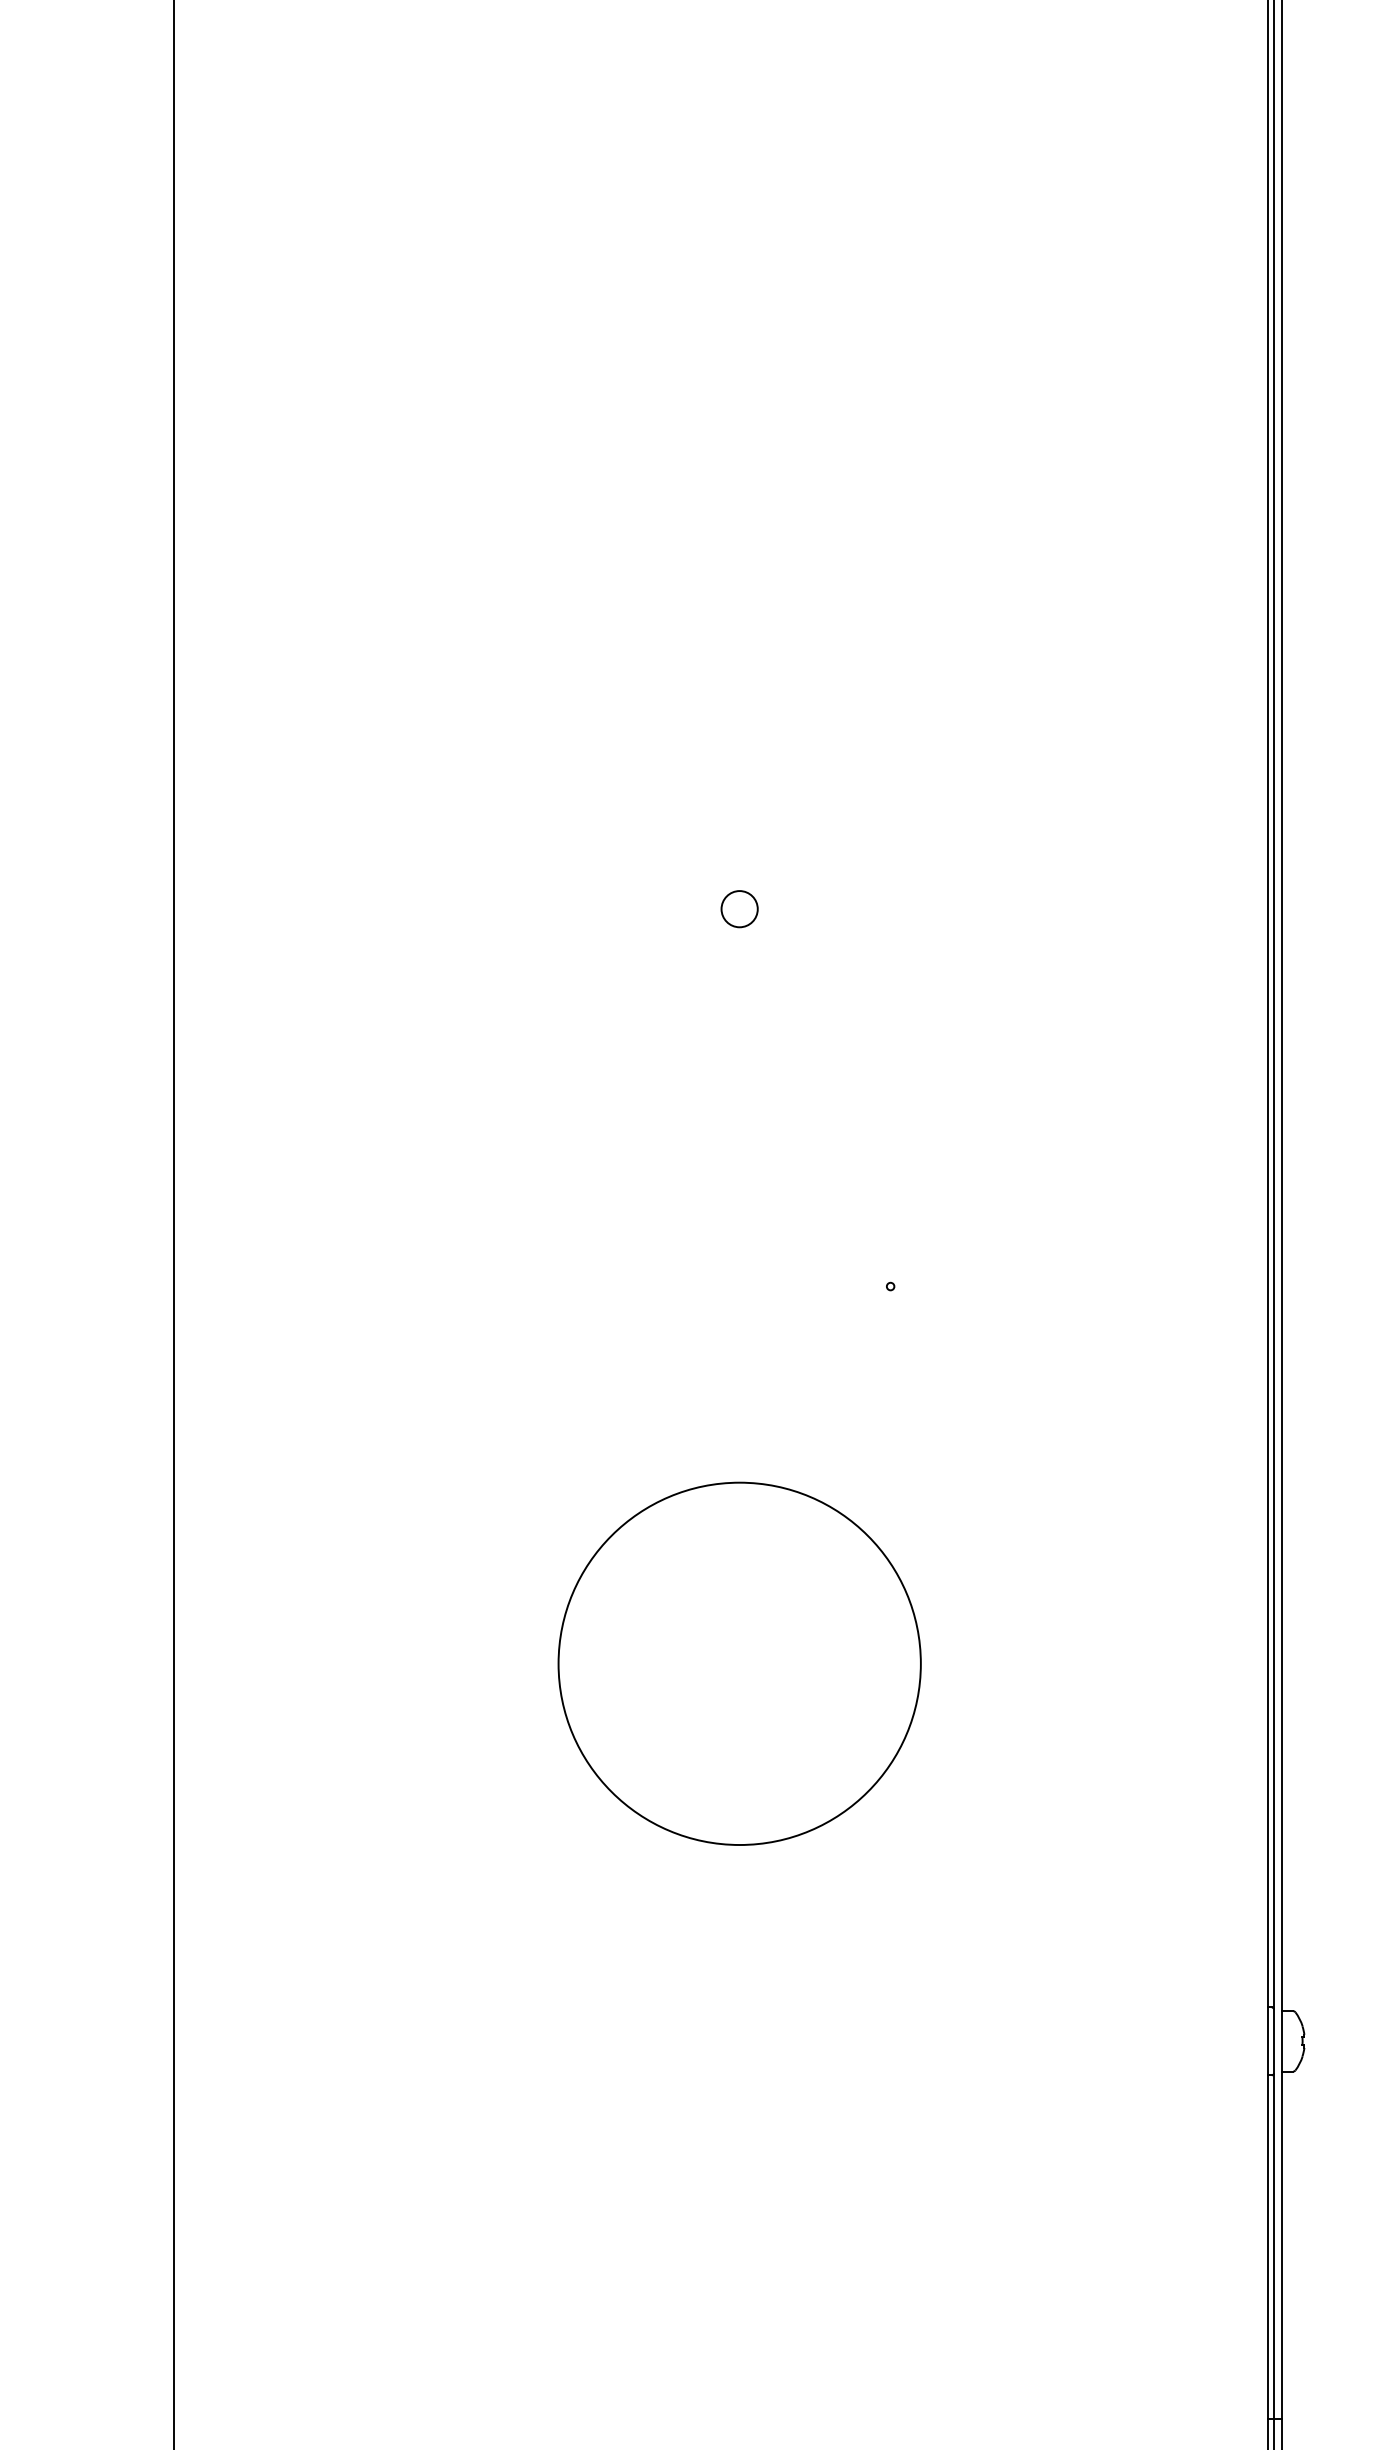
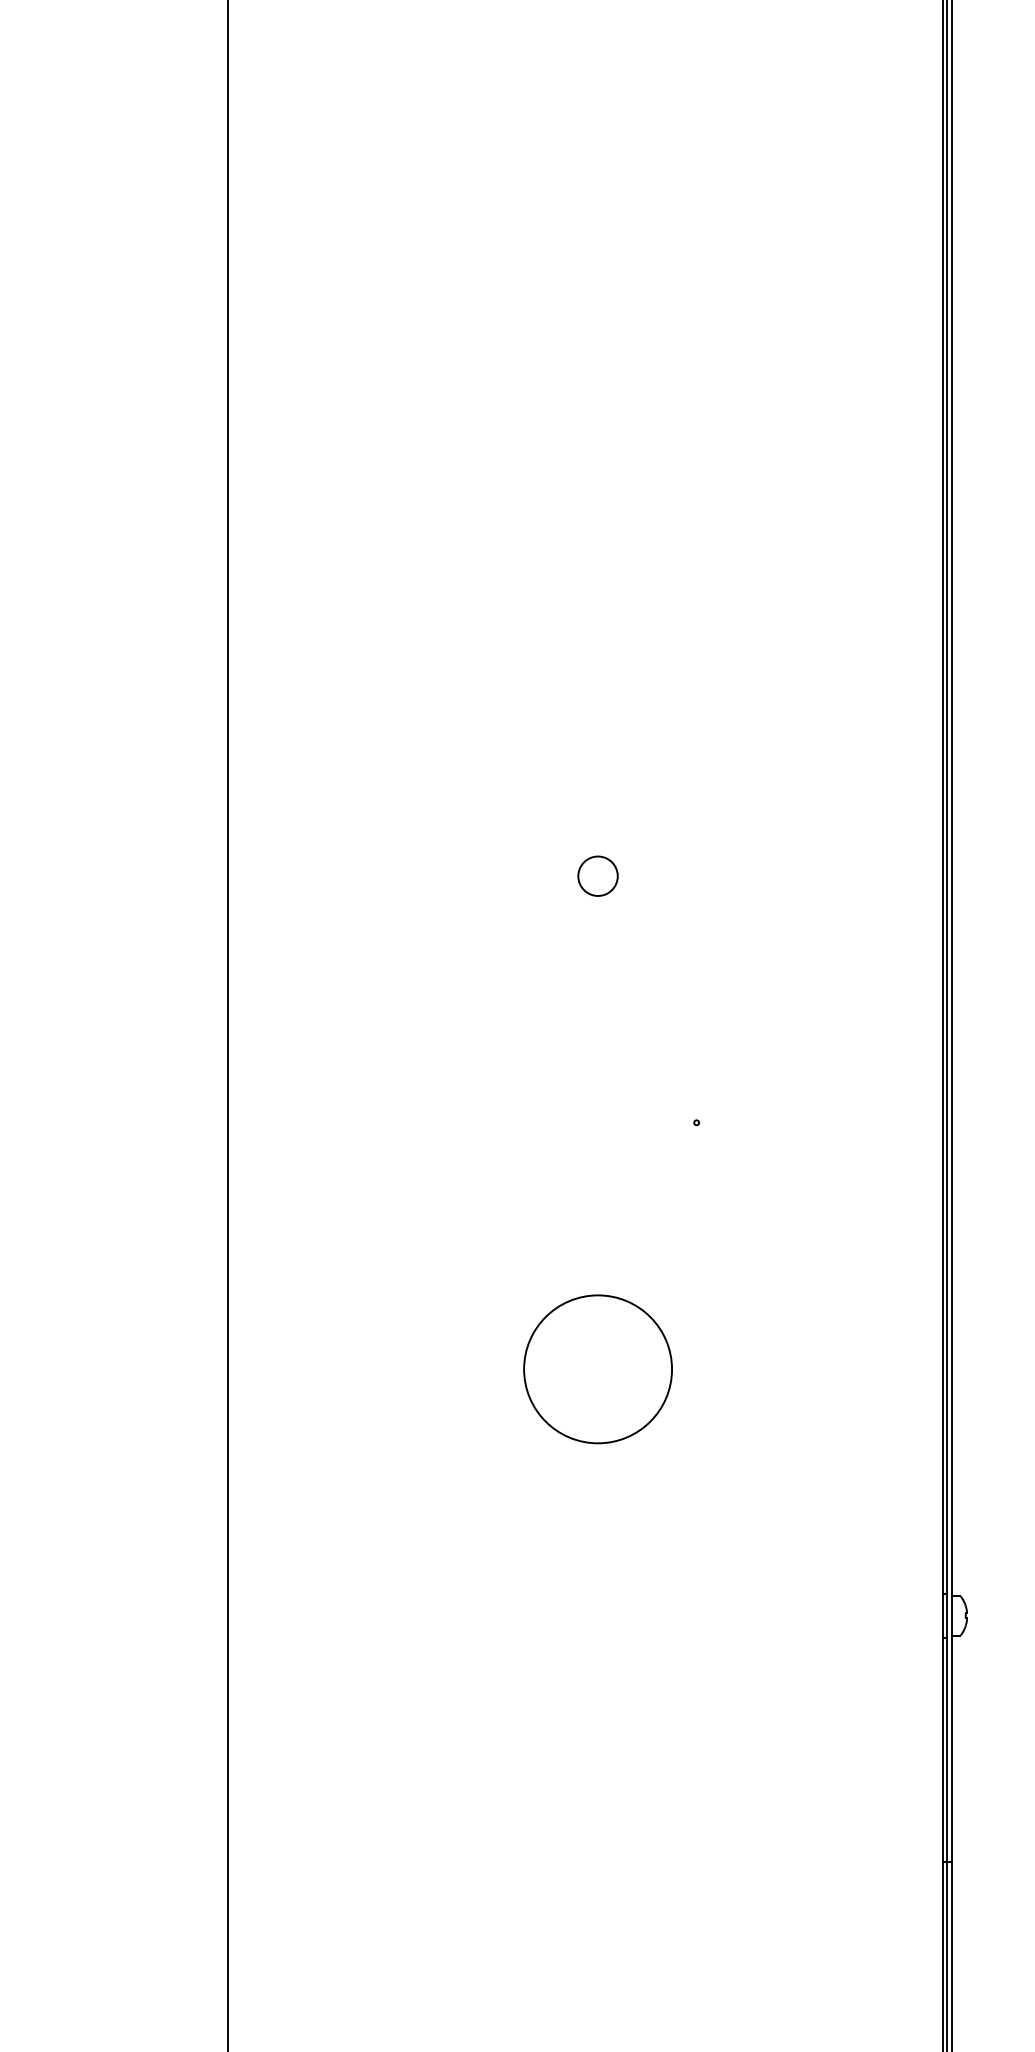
circle: (738, 908) -> (597, 875), size x1.67
circle: (738, 1664) -> (597, 1369), size x0.62

